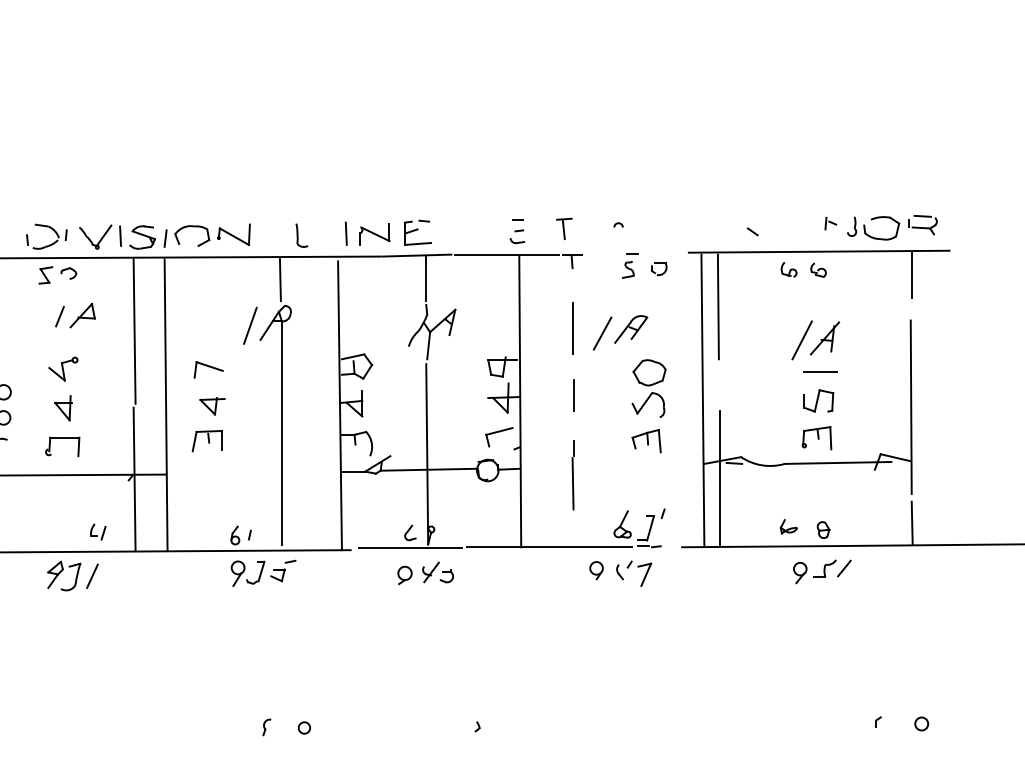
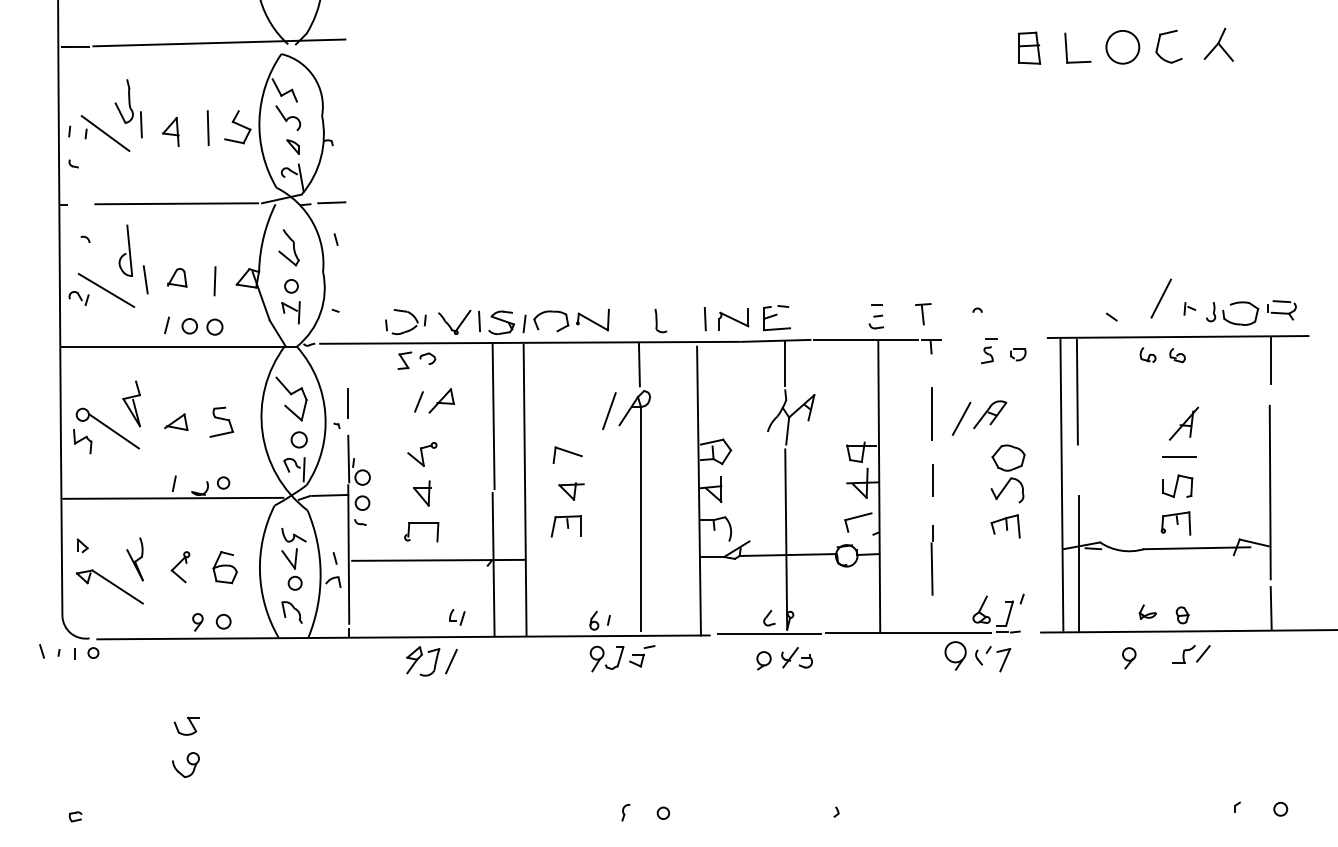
line: (801, 340) -> (1160, 298), moved
part: (596, 570) -> (955, 655), size x1.6
part: (800, 573) -> (1129, 658), moved

